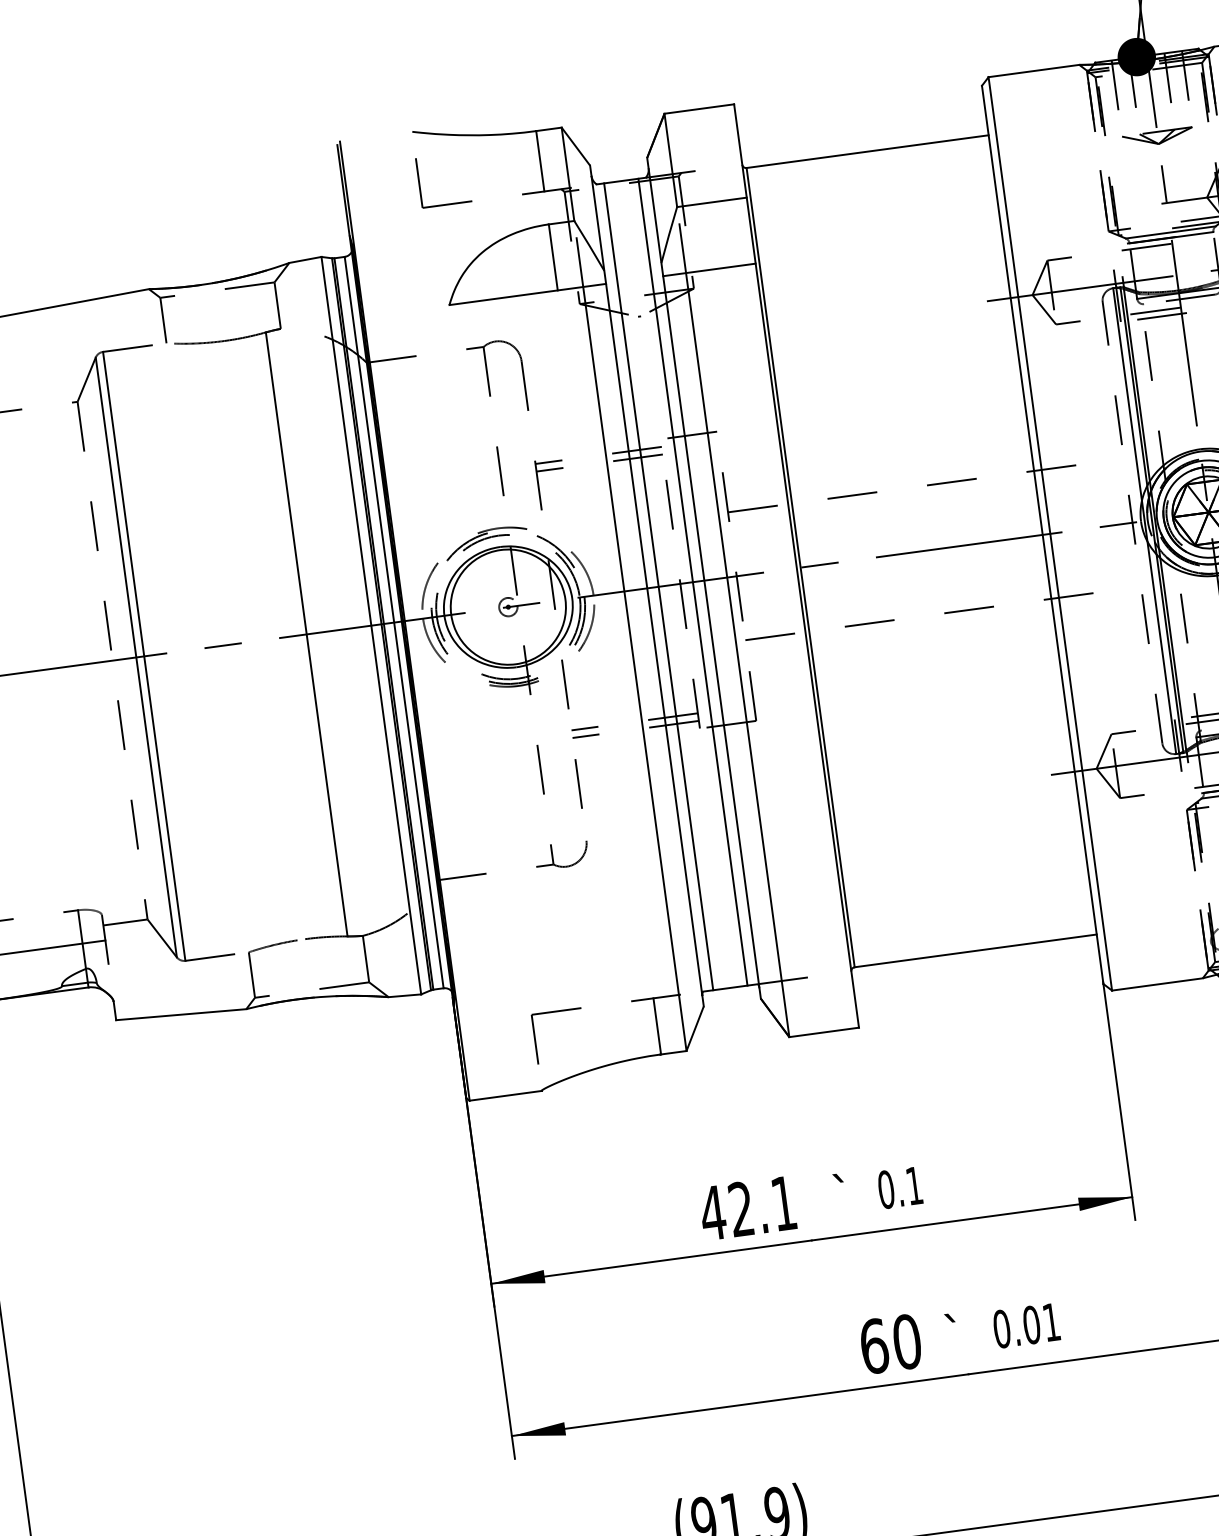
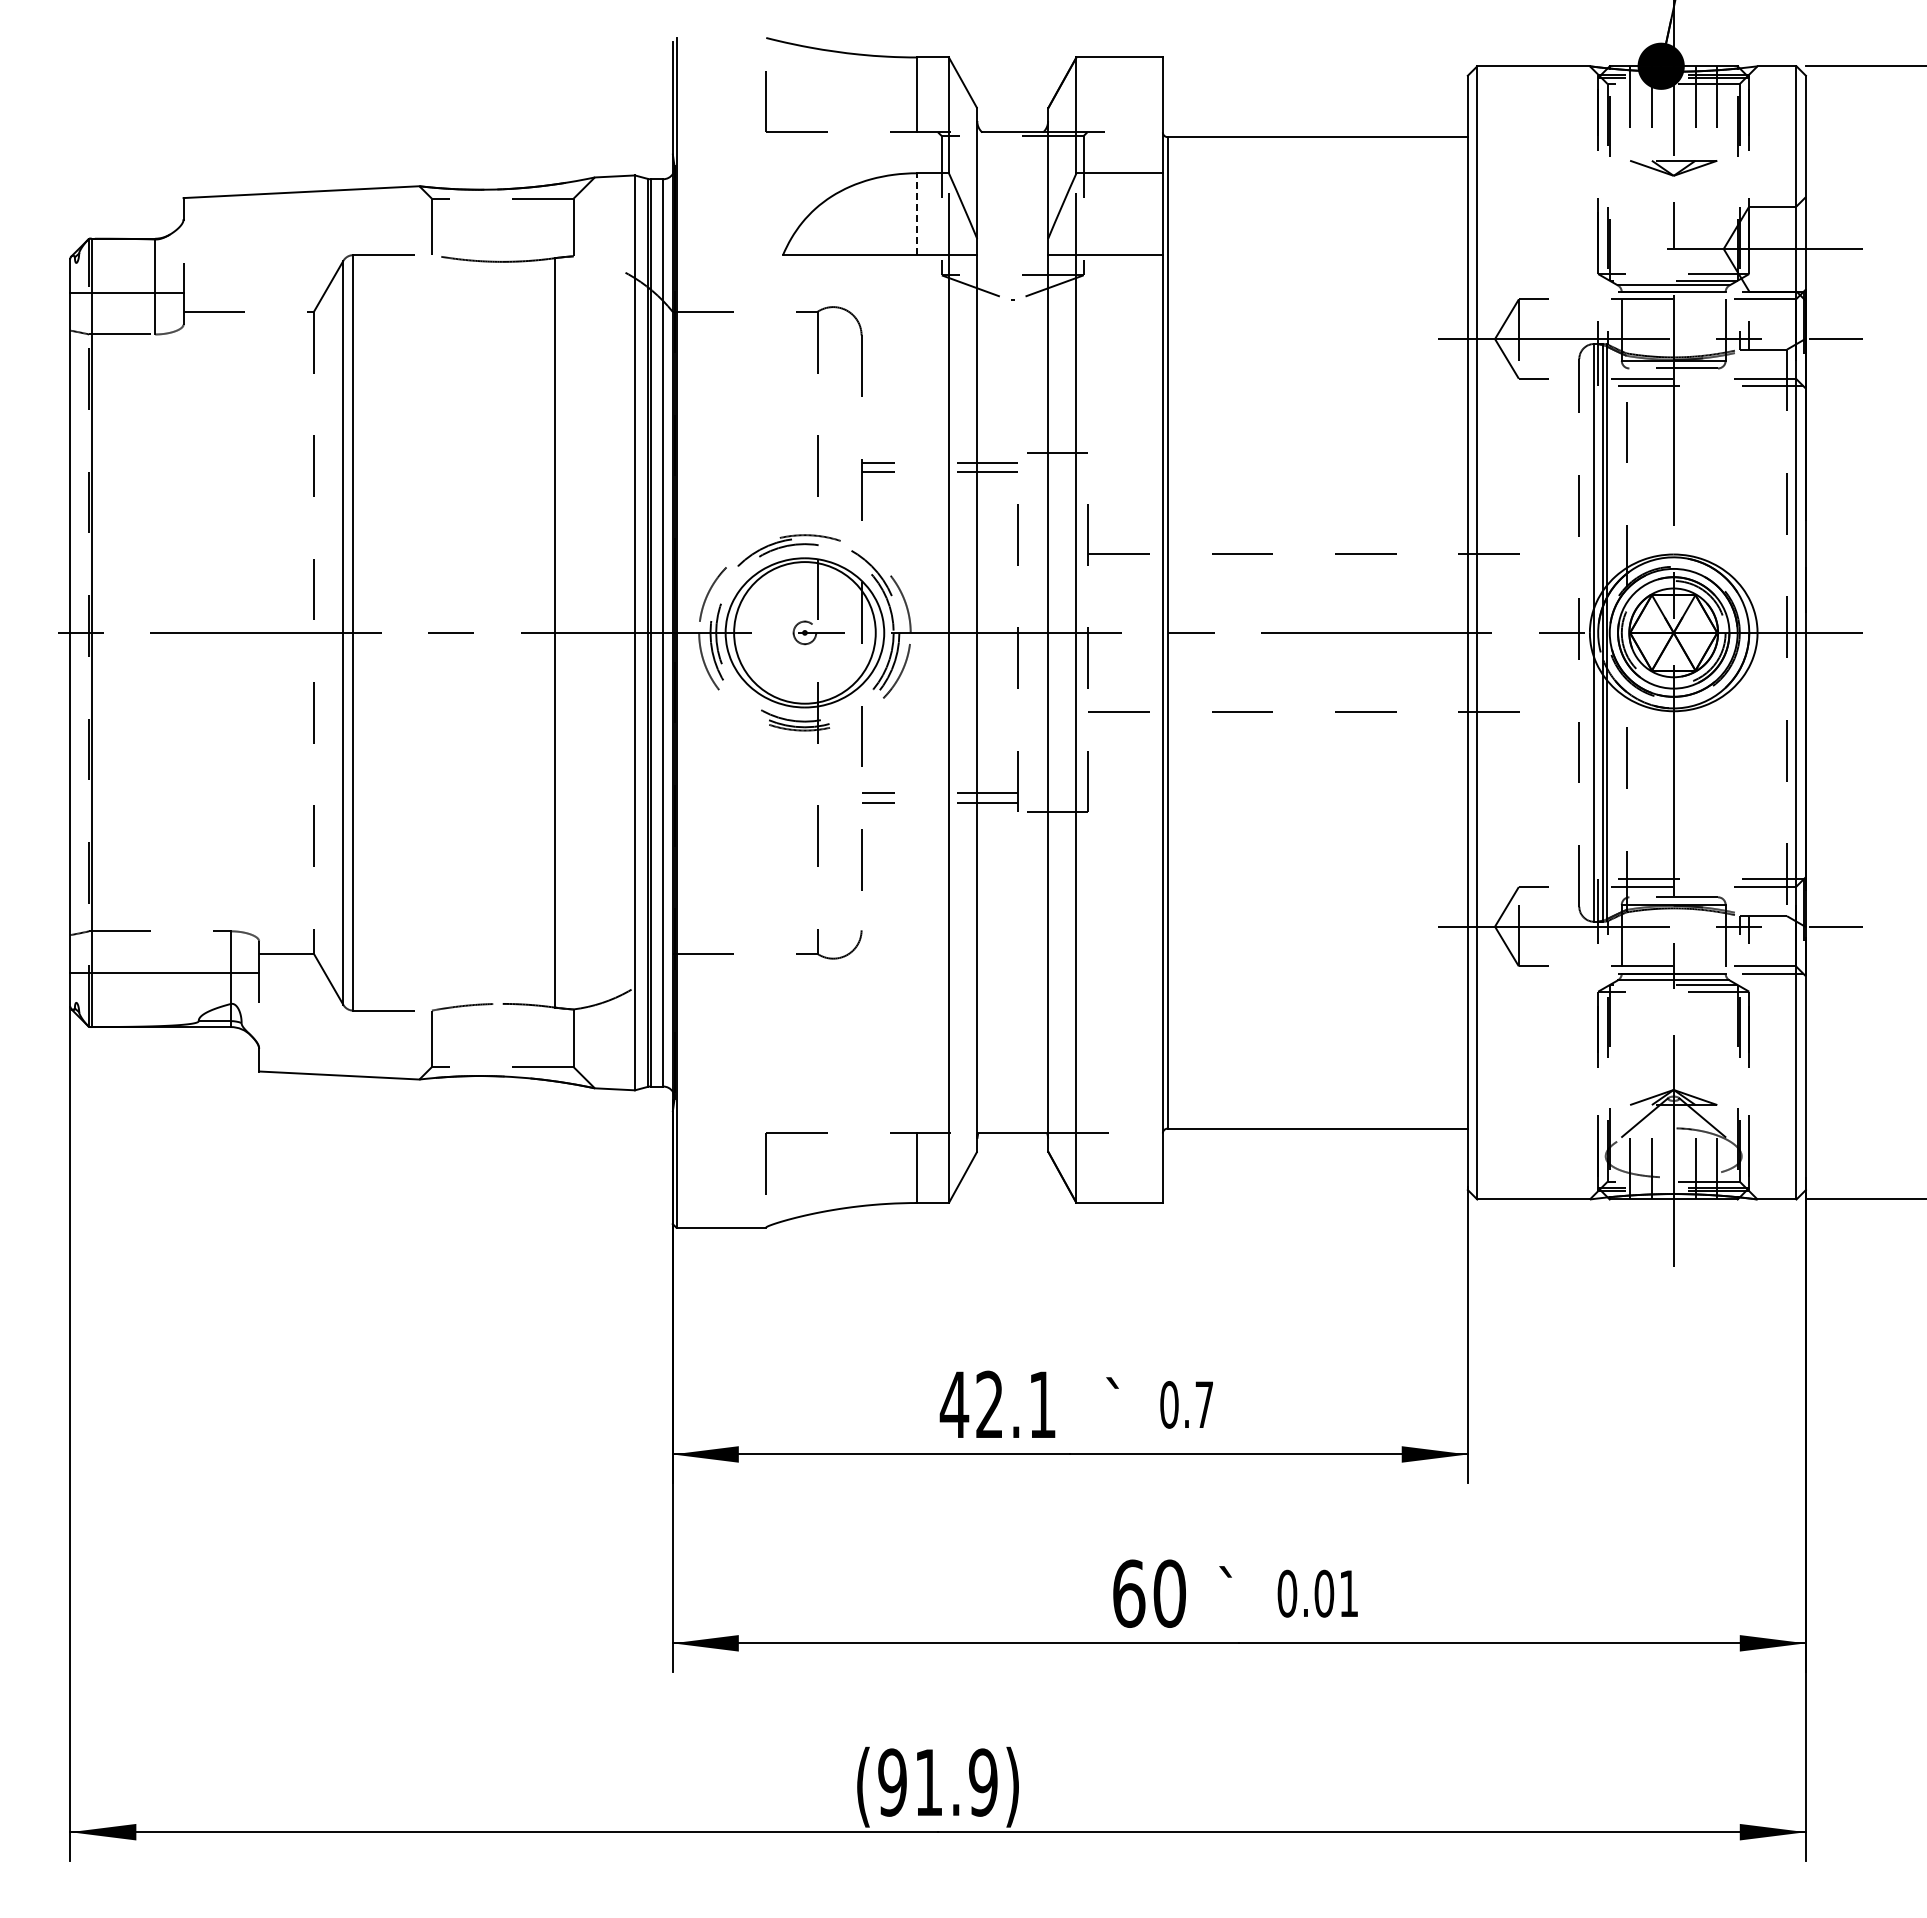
line: (553, 257) -> (917, 214), solid -> dashed
line: (692, 581) -> (1033, 632), removed
line: (658, 586) -> (991, 632), removed
text: (913, 1185) -> (1203, 1404), 0.1 -> 0.7

